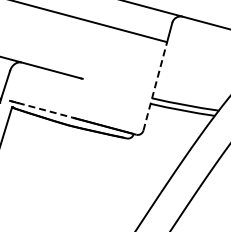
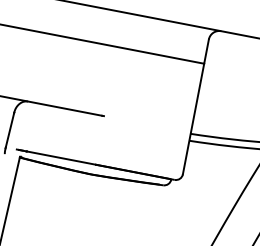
line: (155, 86) -> (193, 119), dashed -> solid
line: (45, 110) -> (61, 158), dashed -> solid

